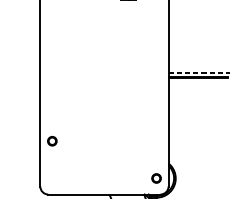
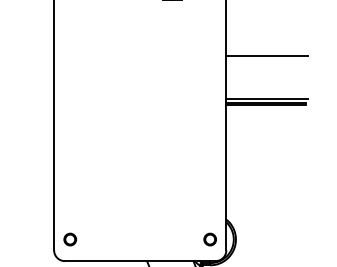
line: (199, 41) -> (267, 55), added
line: (199, 73) -> (267, 98), dashed -> solid
part: (52, 141) -> (70, 239), moved

